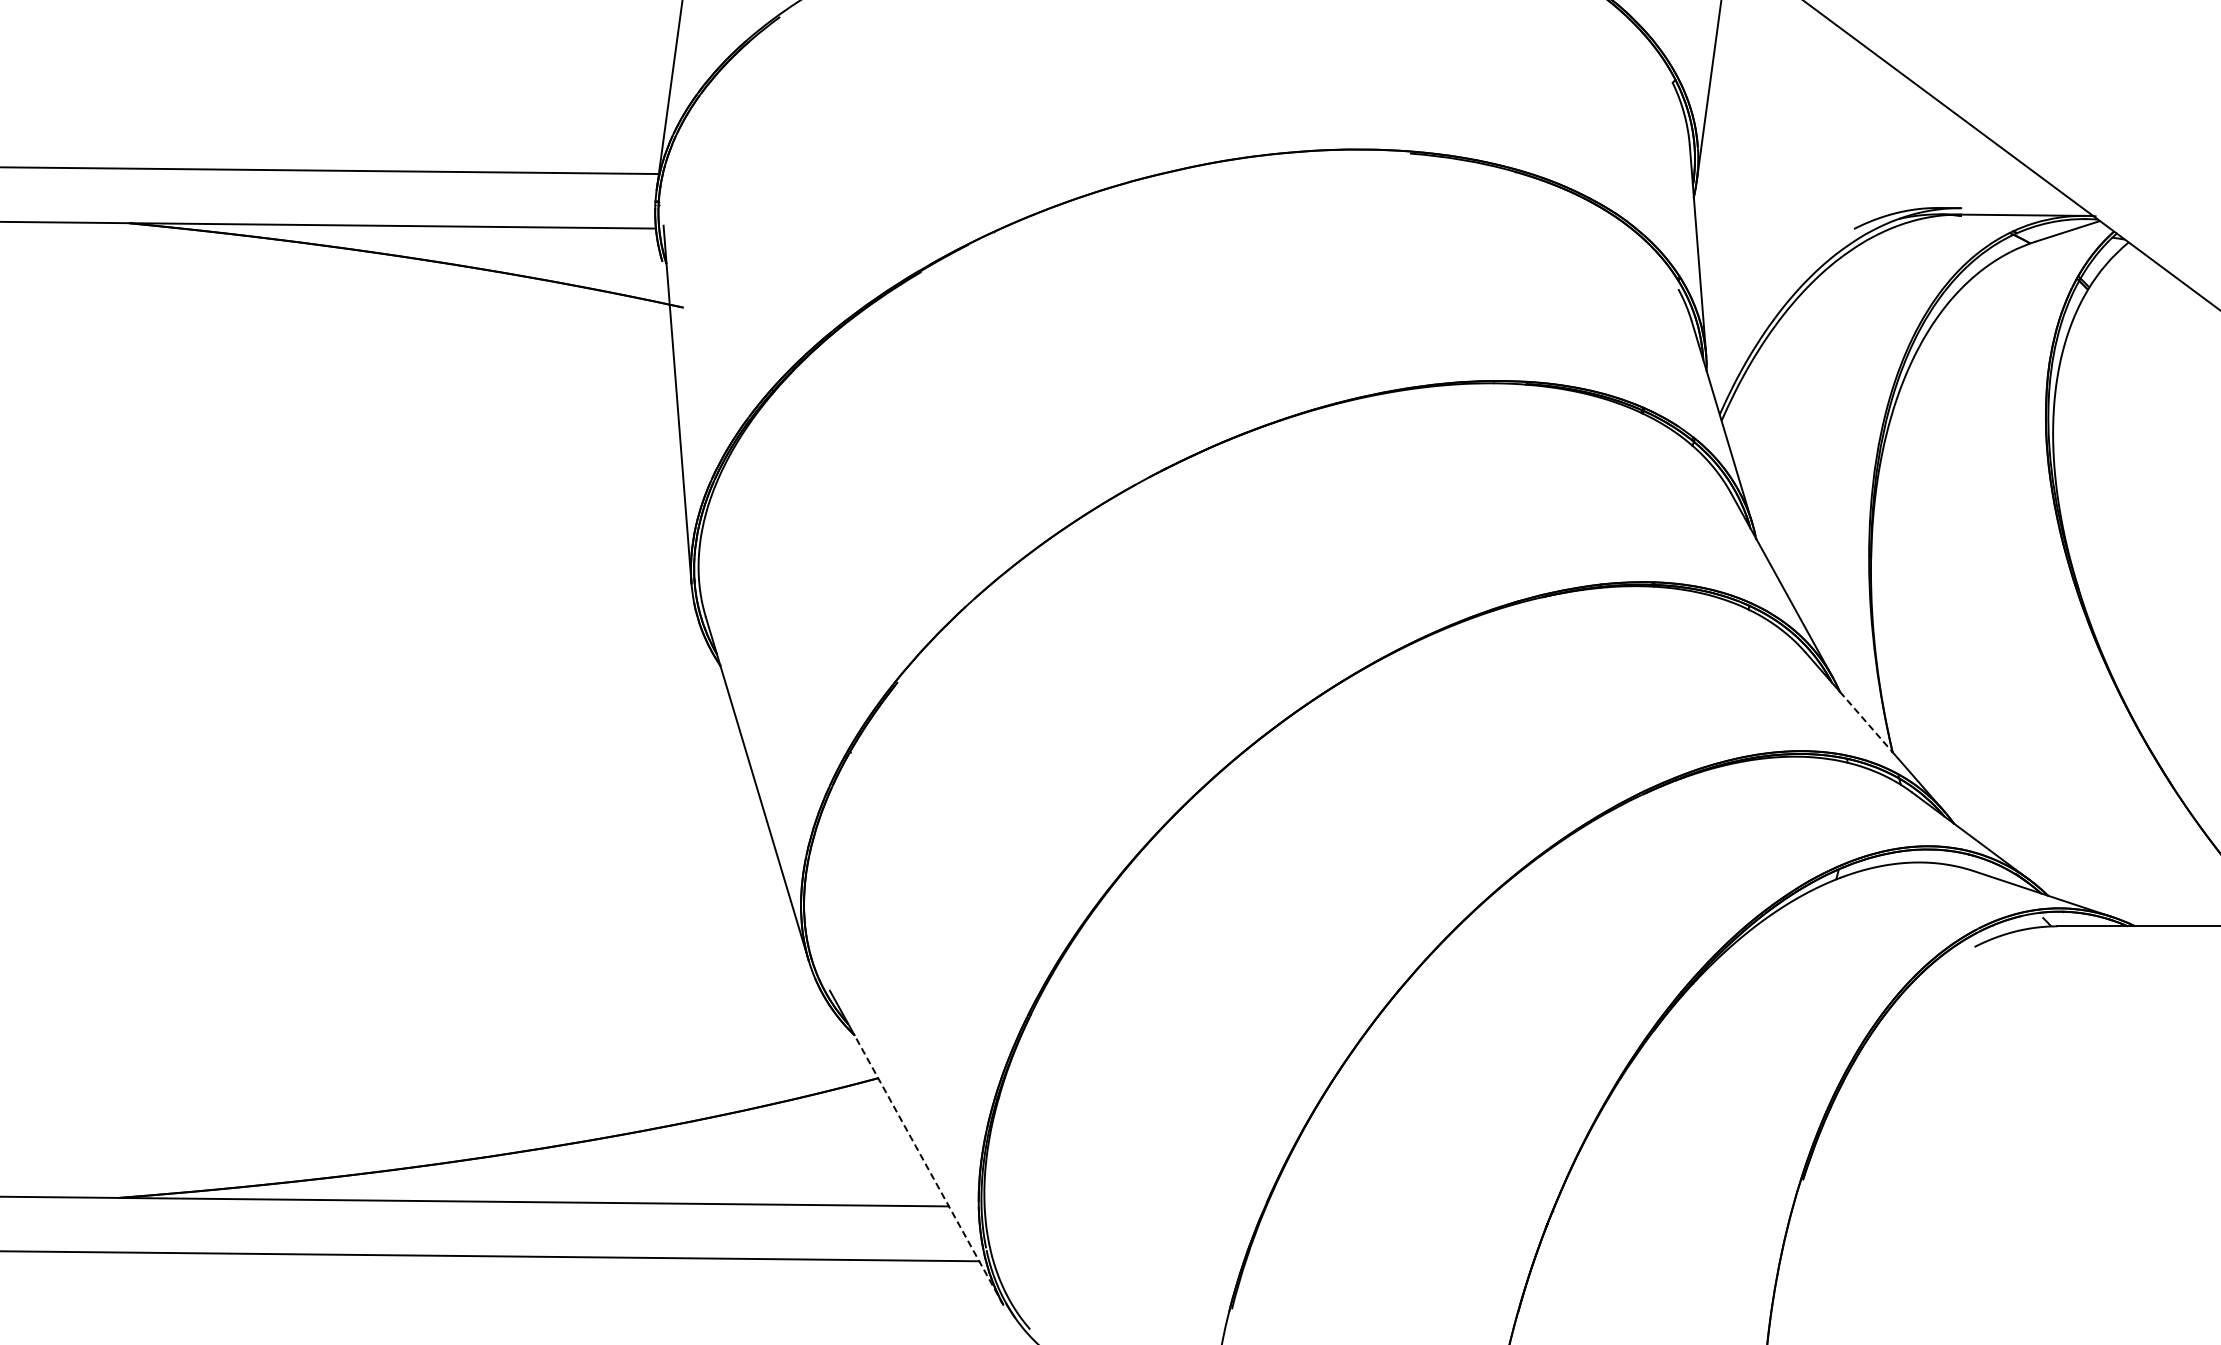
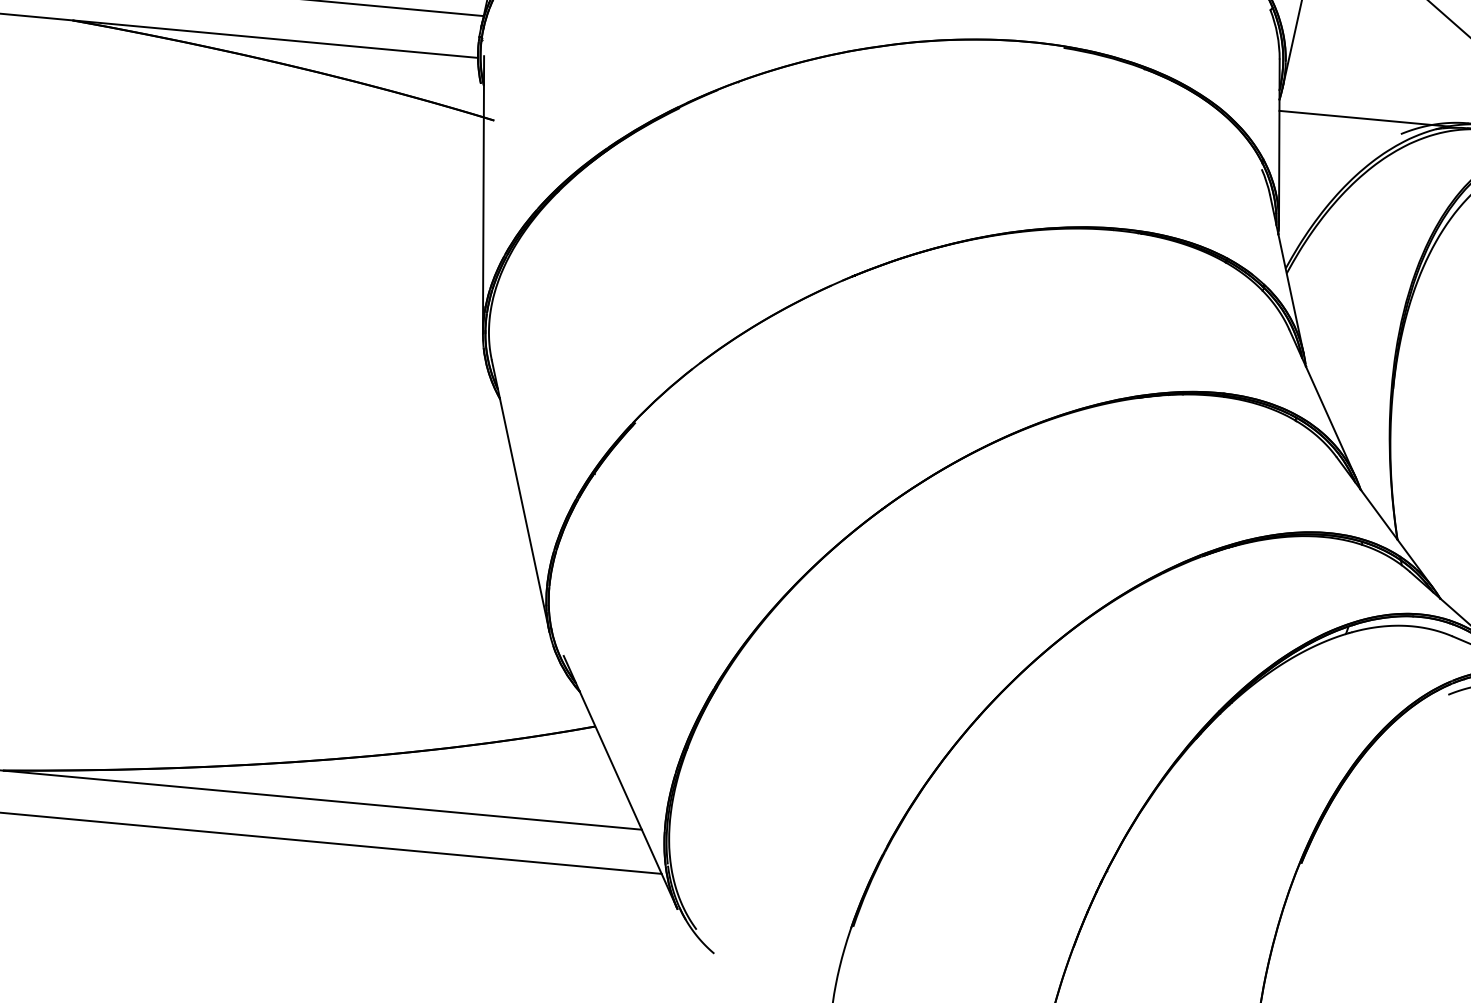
line: (1804, 212) -> (1363, 118), added
line: (1866, 722) -> (1379, 515), dashed -> solid
line: (928, 1169) -> (628, 799), dashed -> solid

